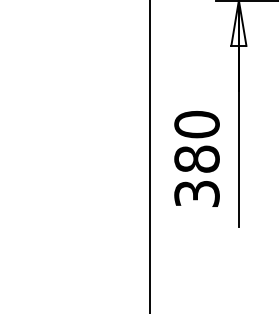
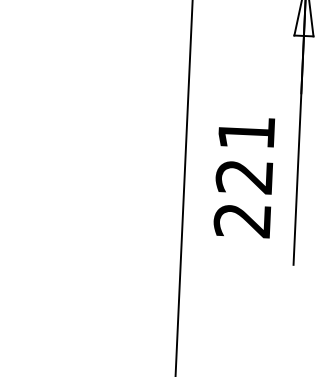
text: (196, 159) -> (243, 176), 380 -> 221

